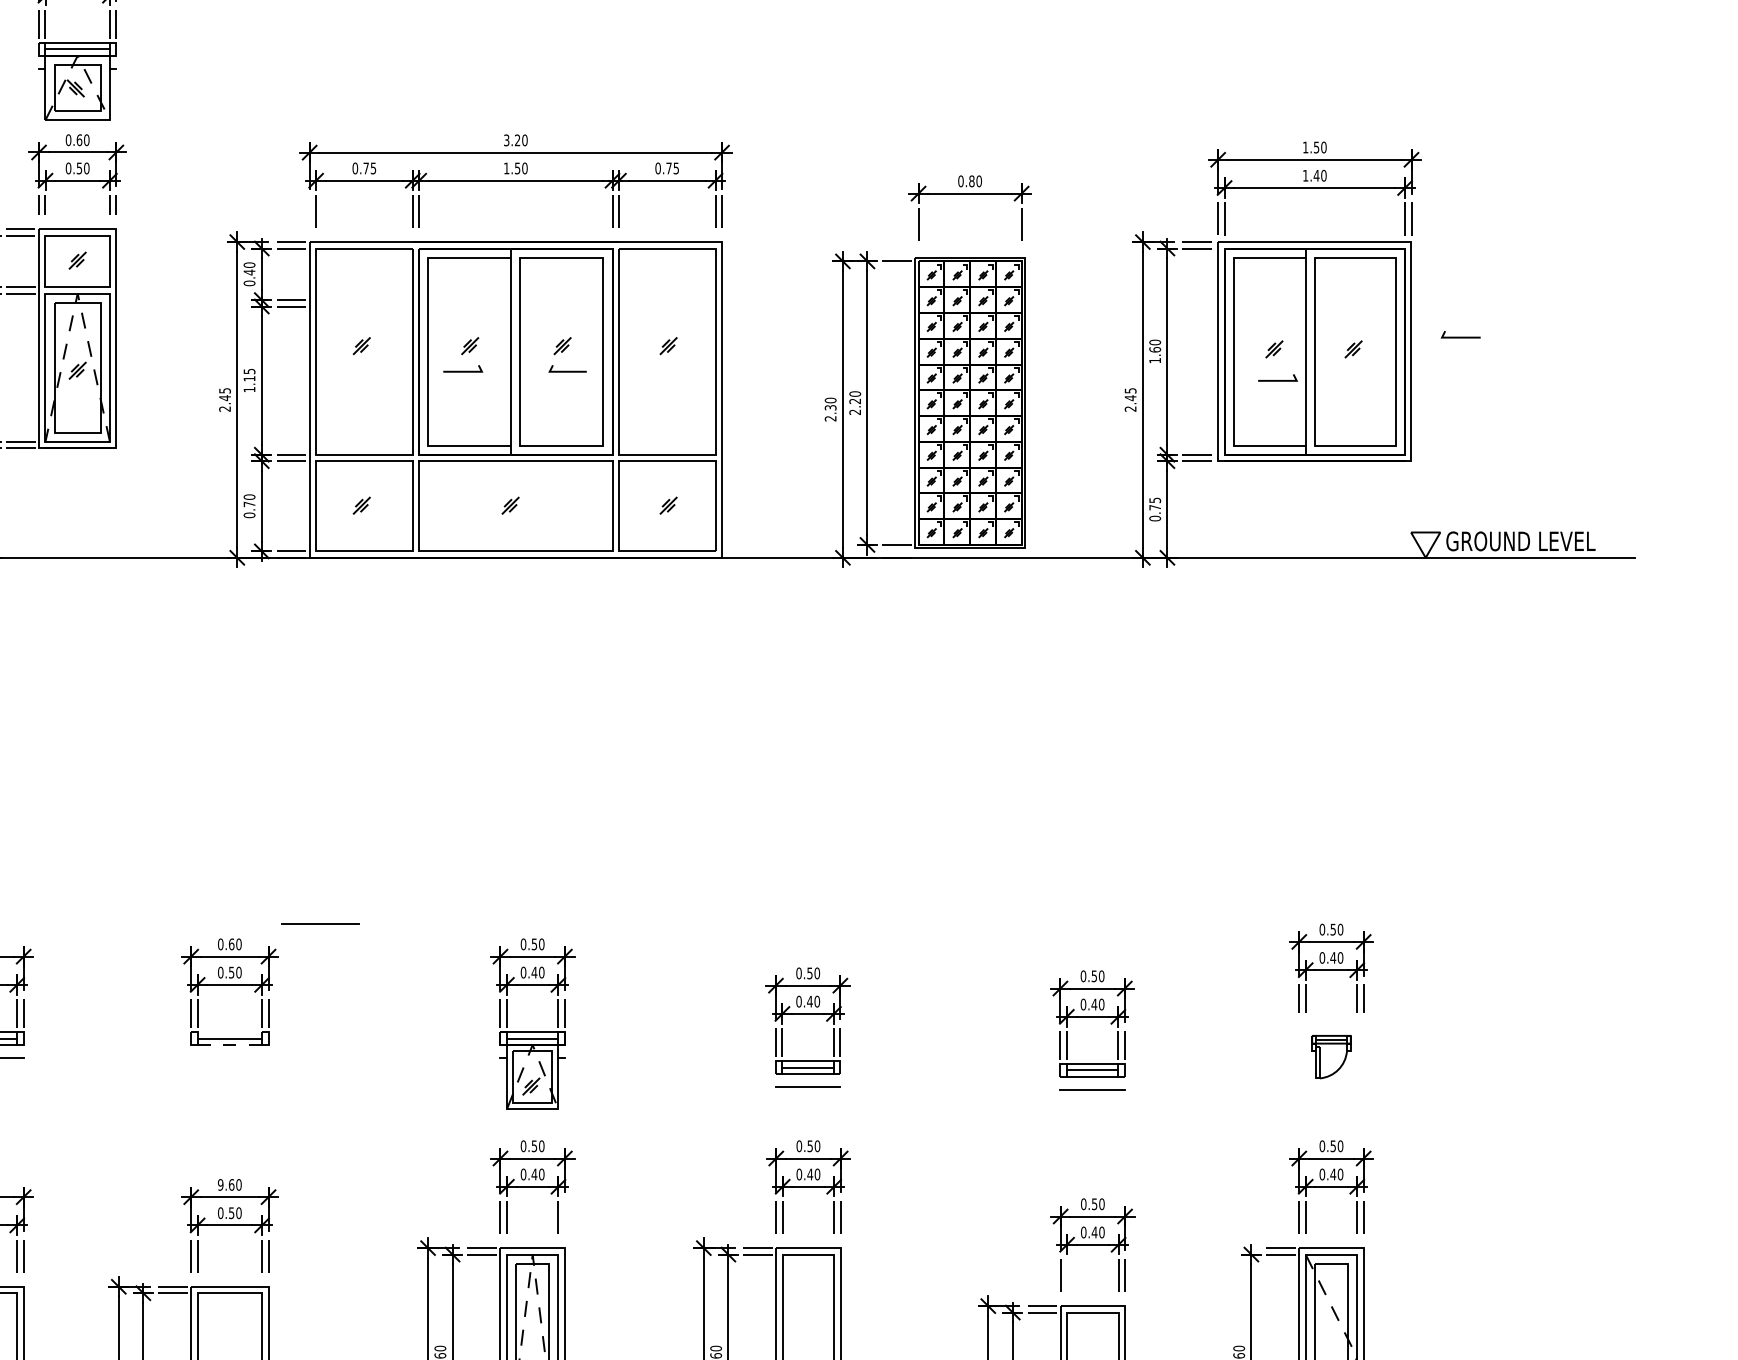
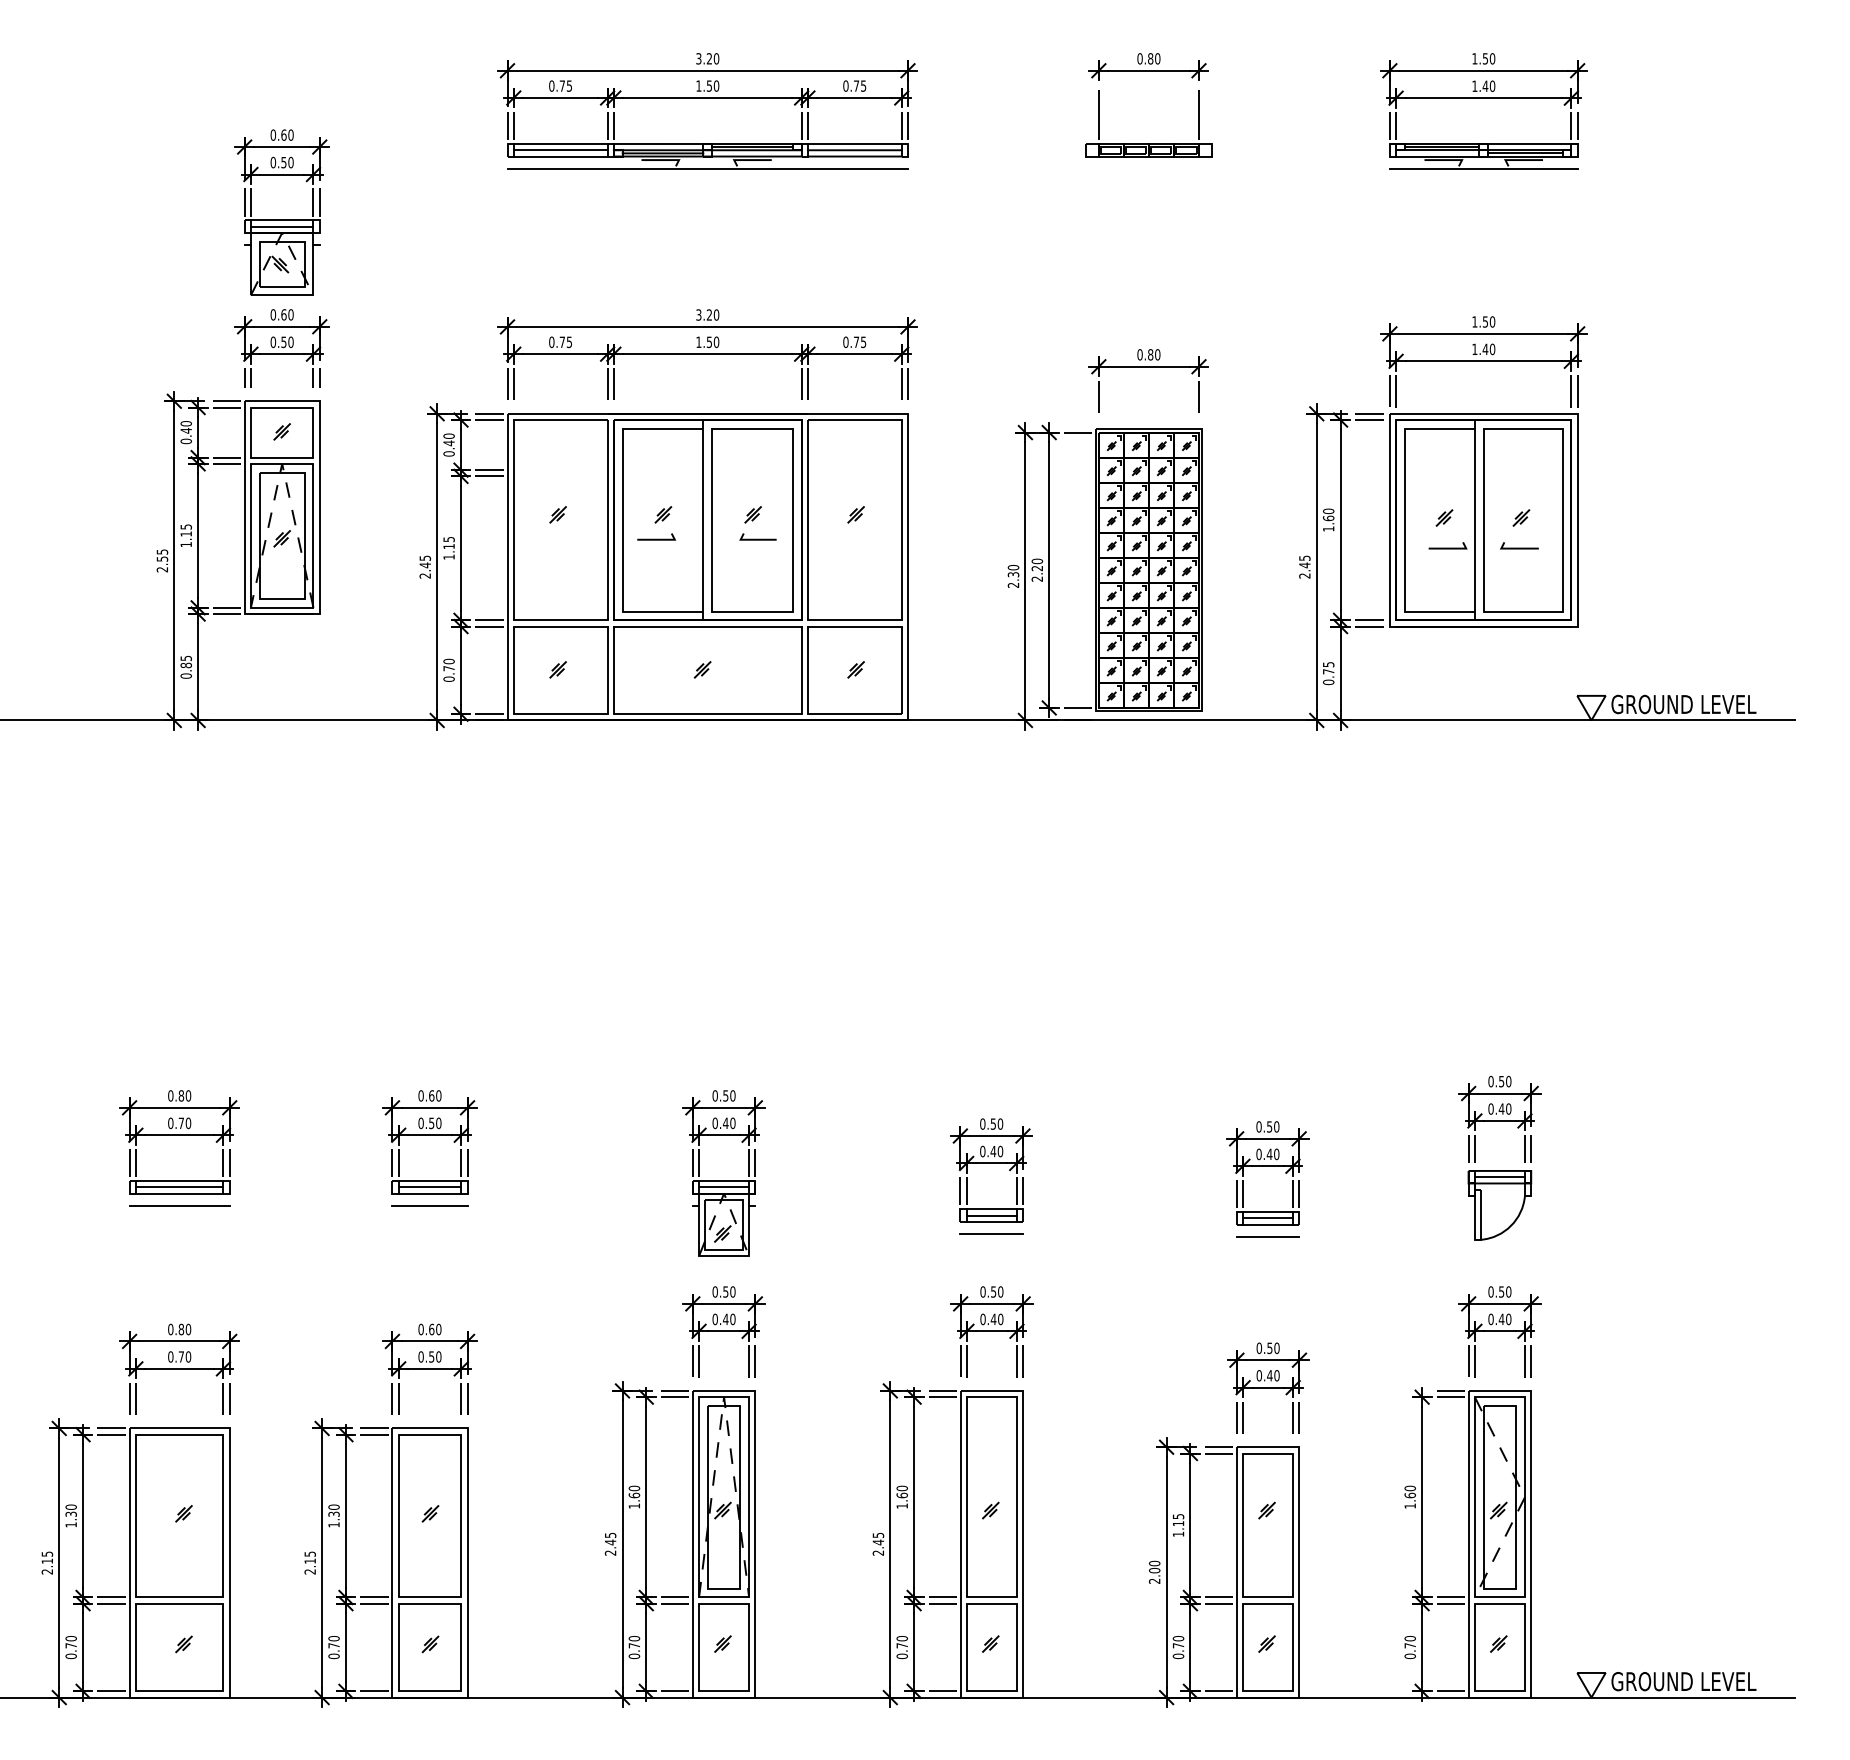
line: (309, 211) -> (507, 384), added
line: (1460, 336) -> (1519, 547), moved
line: (319, 923) -> (429, 1205), moved
line: (229, 1032) -> (429, 1181), added
line: (230, 1044) -> (430, 1193), dashed -> solid
part: (1331, 1057) -> (1499, 1205), size x1.67
text: (220, 1184) -> (420, 1329), 9.60 -> 0.60
line: (565, 1217) -> (755, 1361), added
line: (1067, 1275) -> (1243, 1417), added

